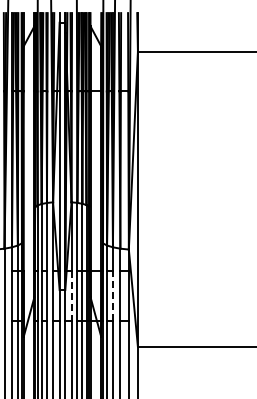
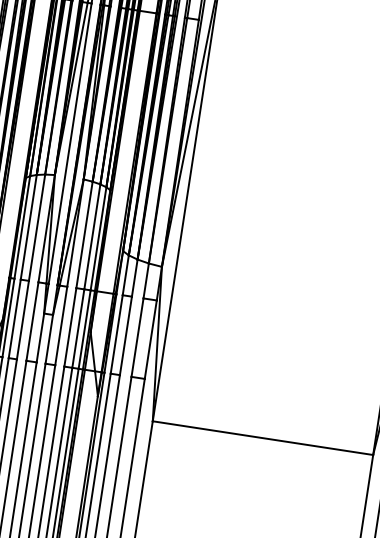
line: (112, 295) -> (125, 334), dashed -> solid
line: (71, 296) -> (61, 326), dashed -> solid

